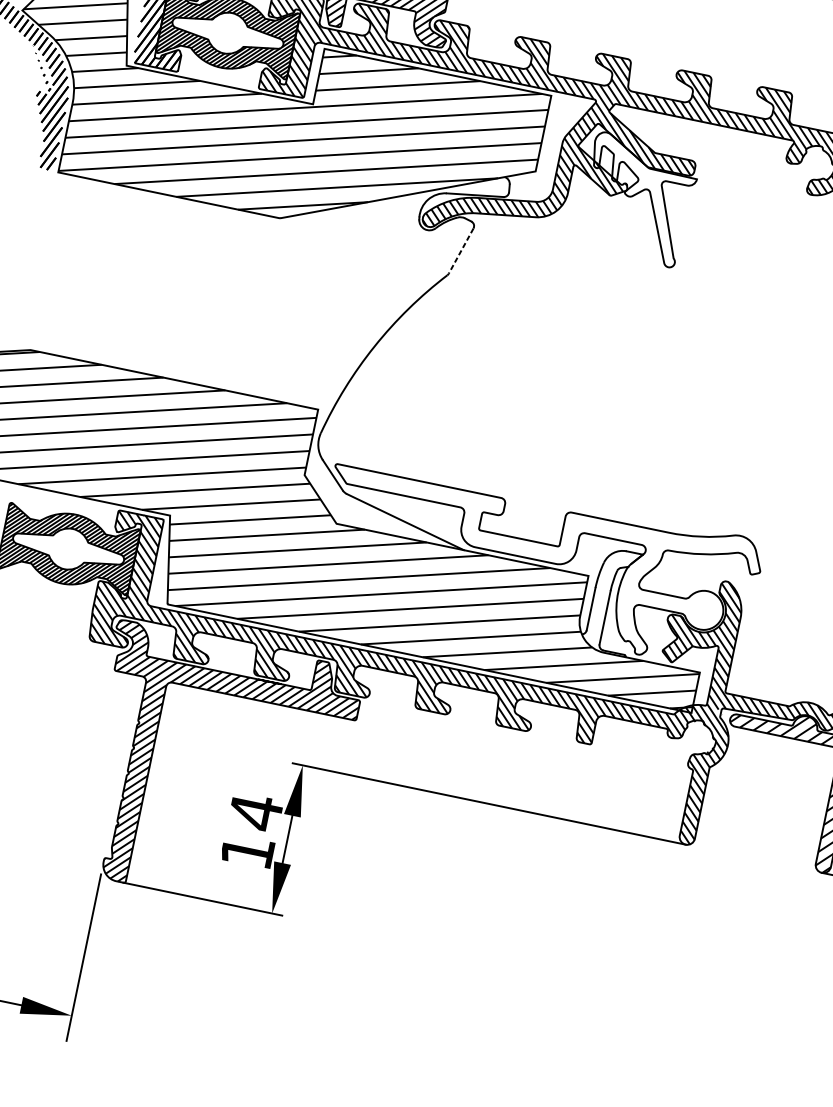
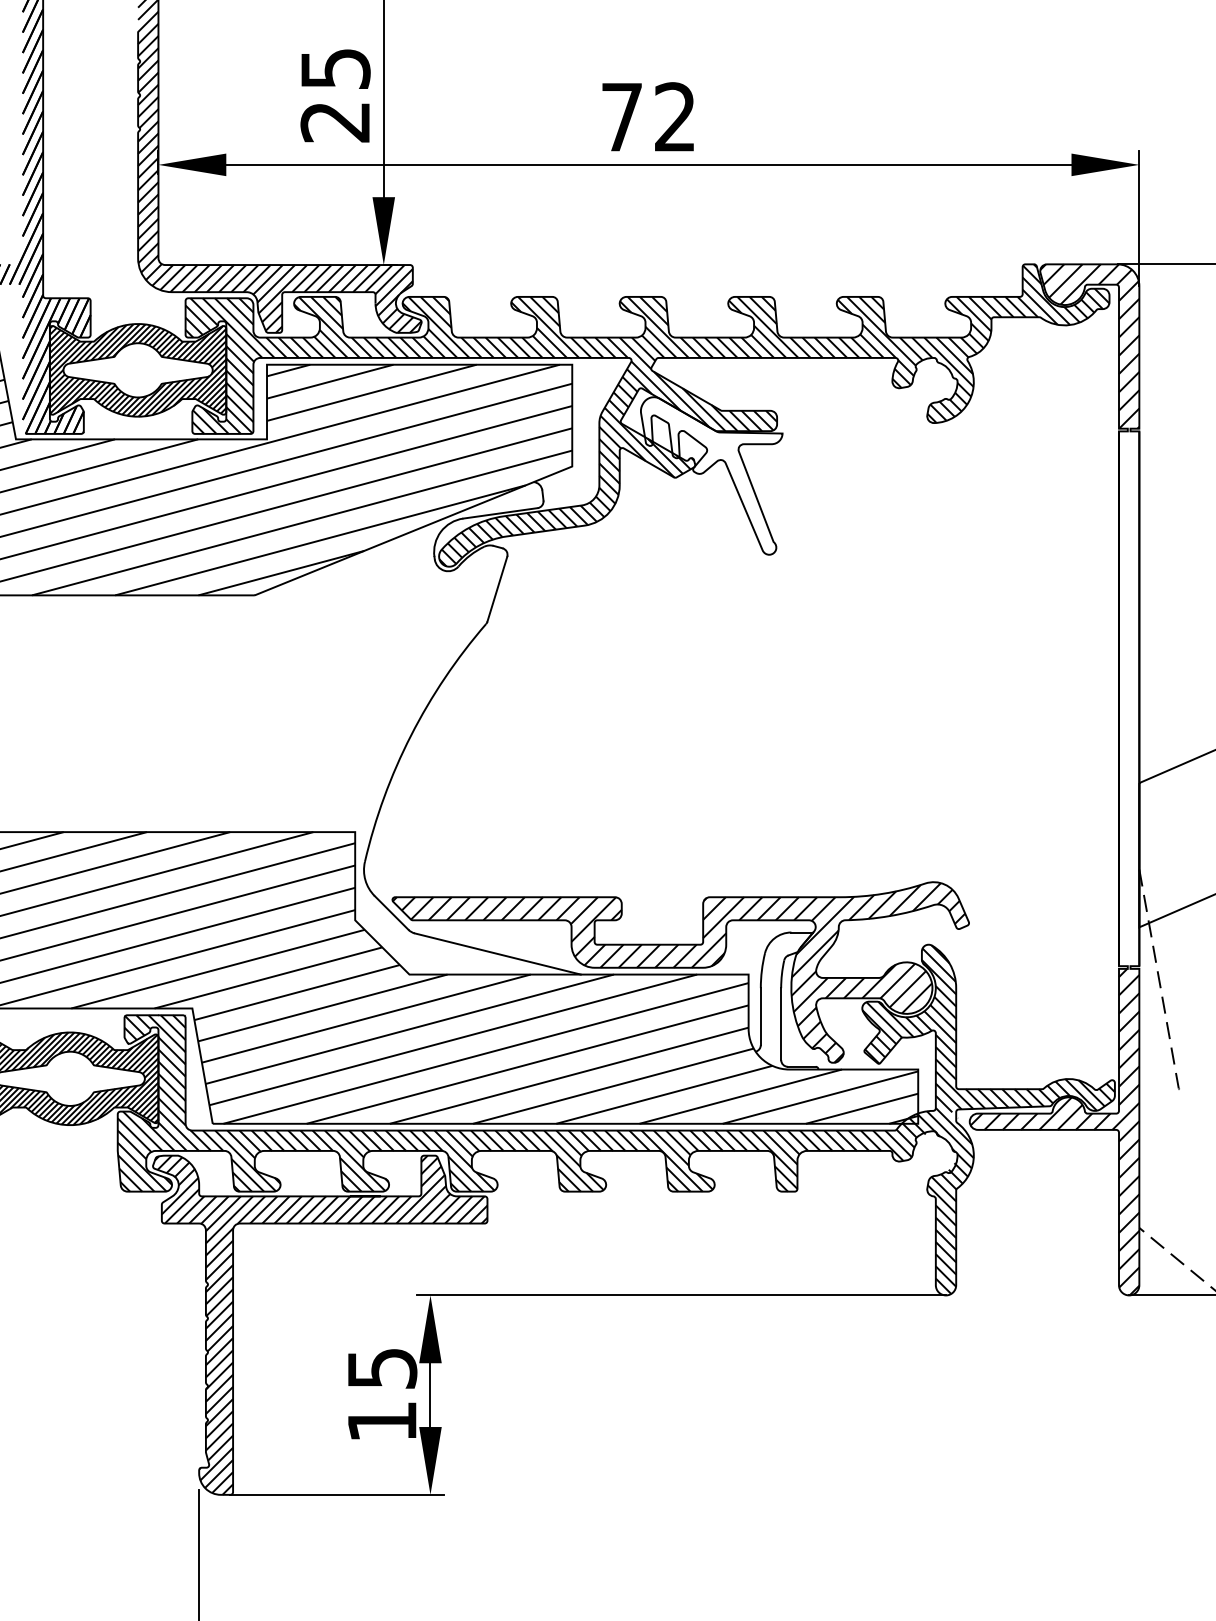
line: (461, 251) -> (497, 589), dashed -> solid
hatch: (536, 563) -> (678, 972), added
text: (255, 812) -> (382, 1368), 14 -> 15

